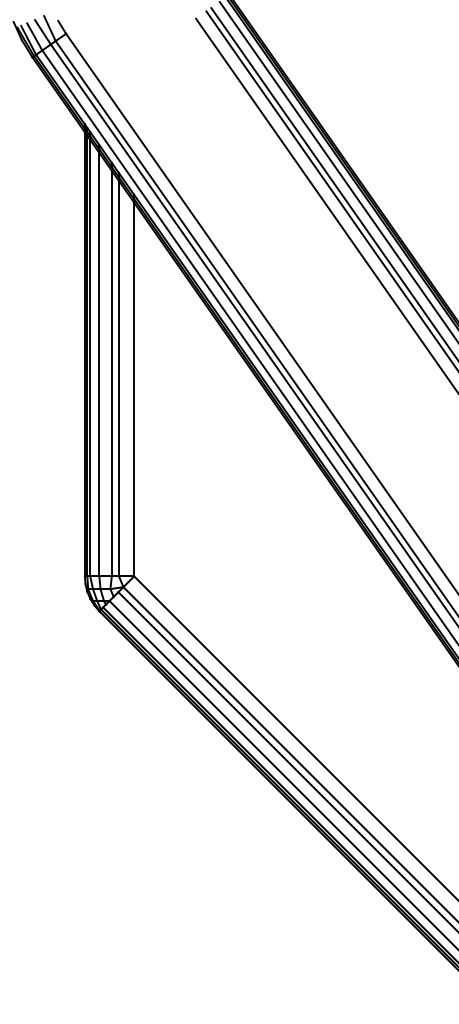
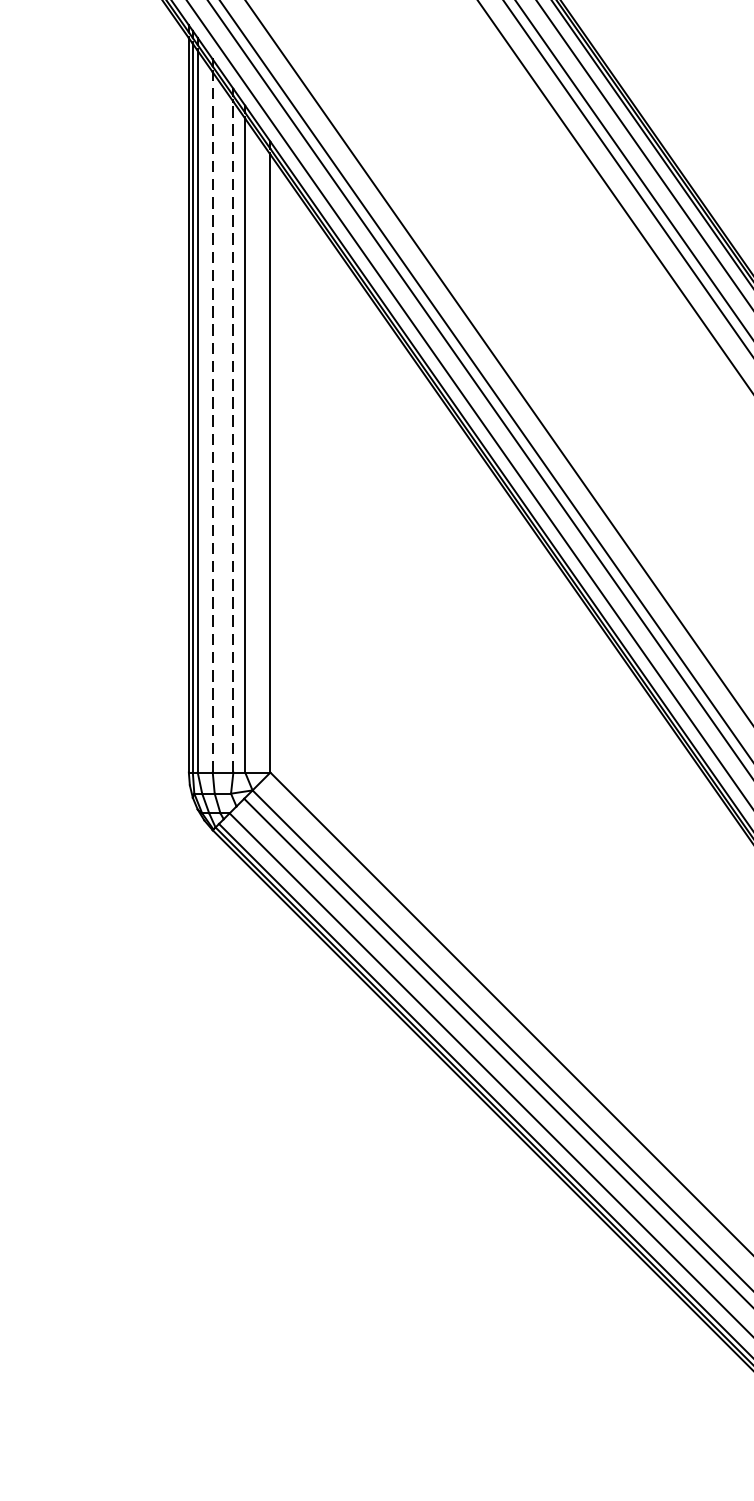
line: (99, 364) -> (212, 422), solid -> dashed
line: (111, 373) -> (232, 437), solid -> dashed

